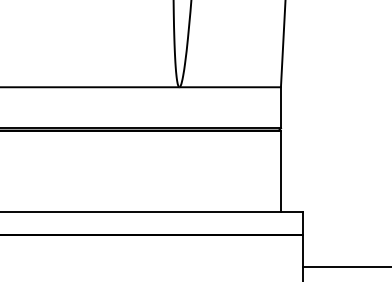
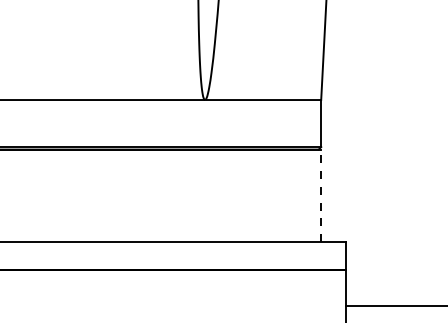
line: (281, 170) -> (321, 195), solid -> dashed

